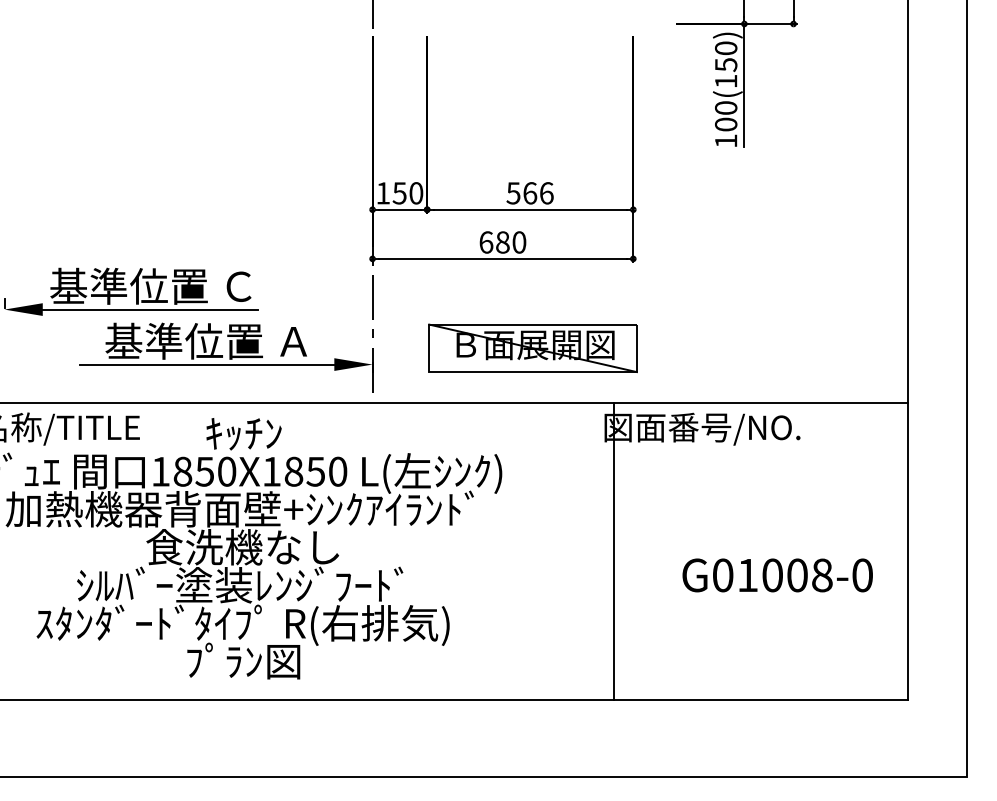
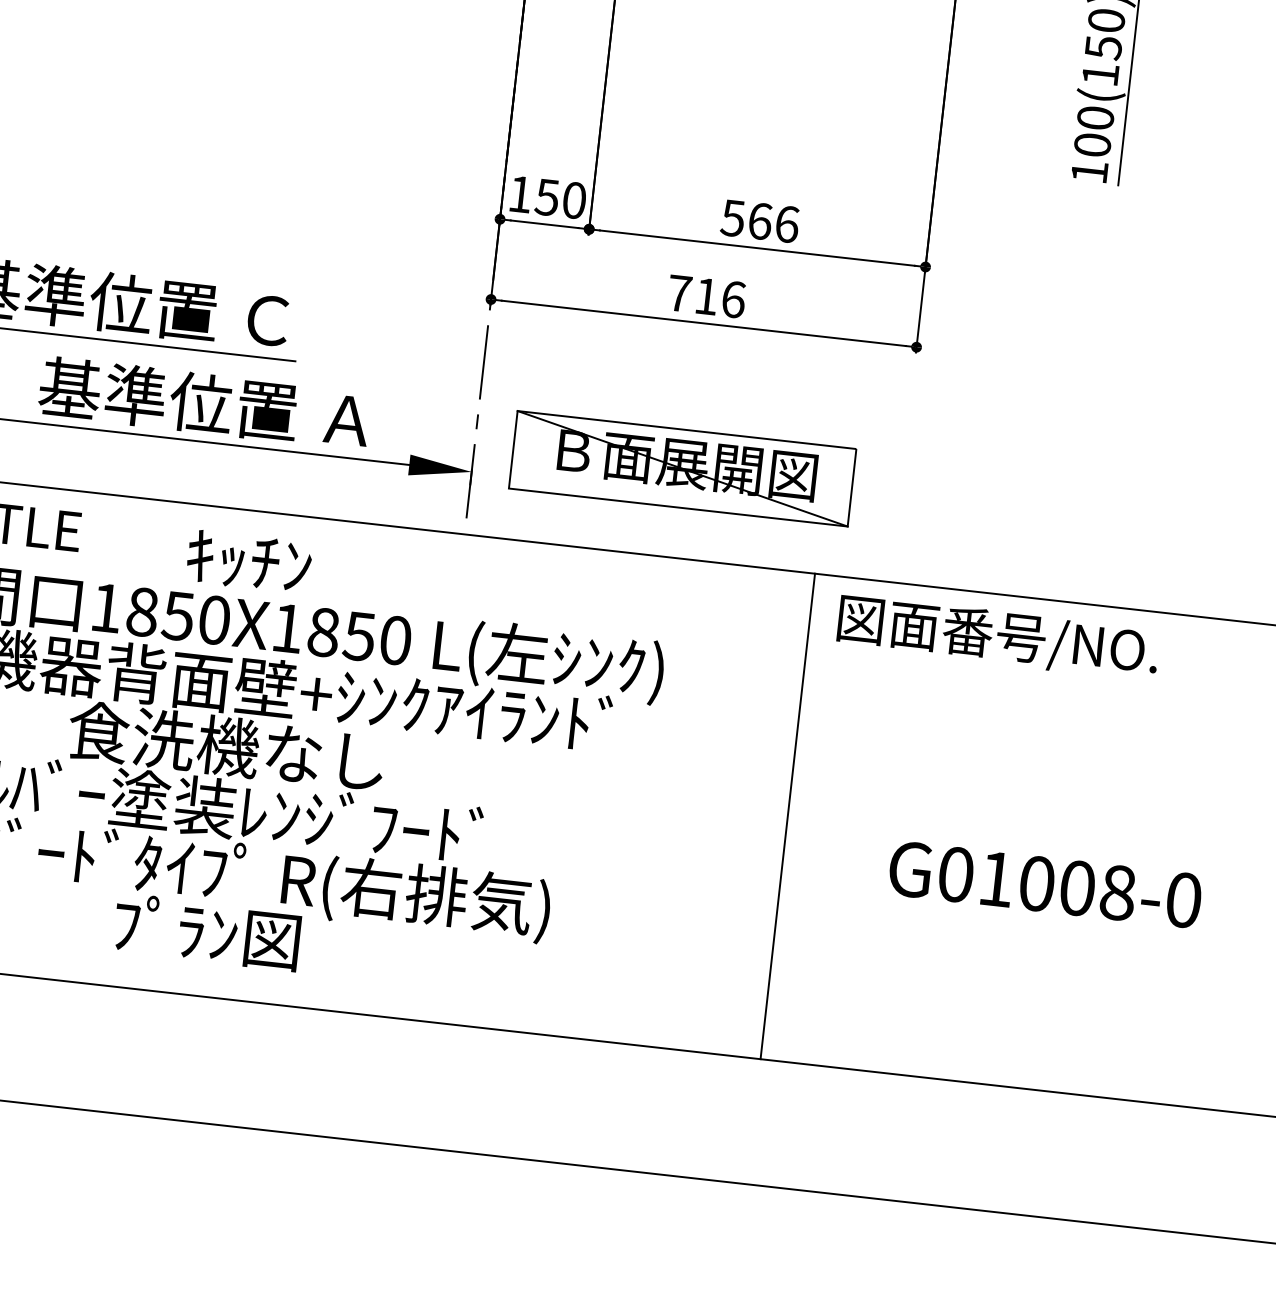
text: (502, 242) -> (706, 296), 680 -> 716
part: (532, 347) -> (681, 467), moved
line: (614, 551) -> (788, 816), moved
text: (777, 575) -> (1044, 884), moved

